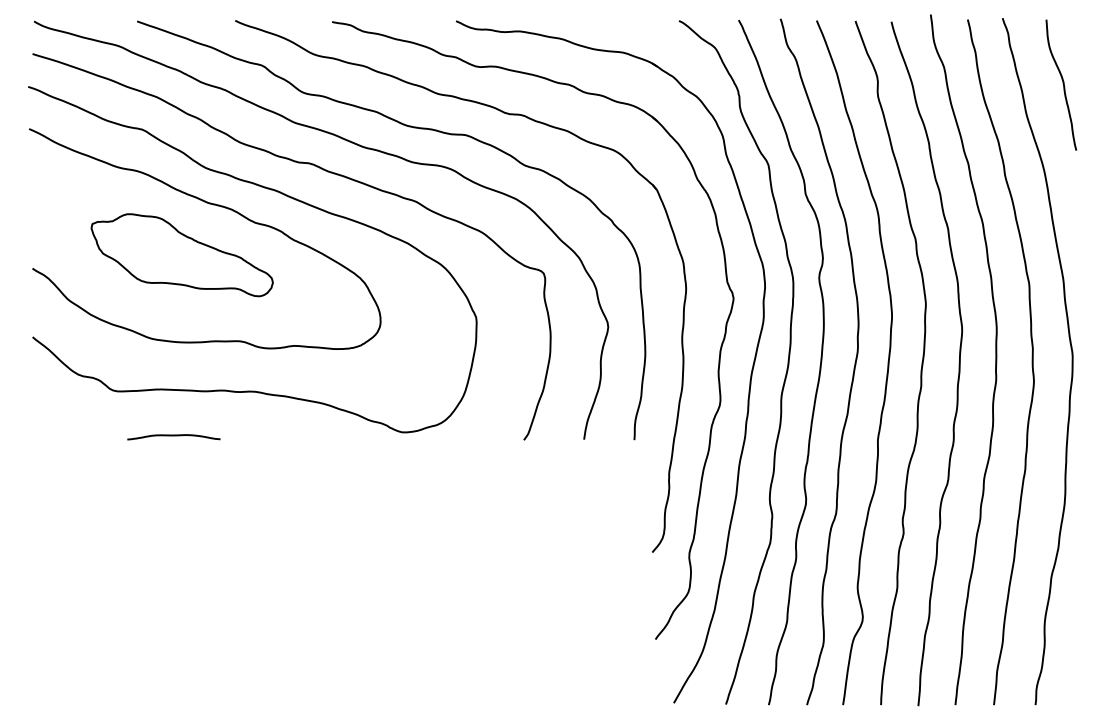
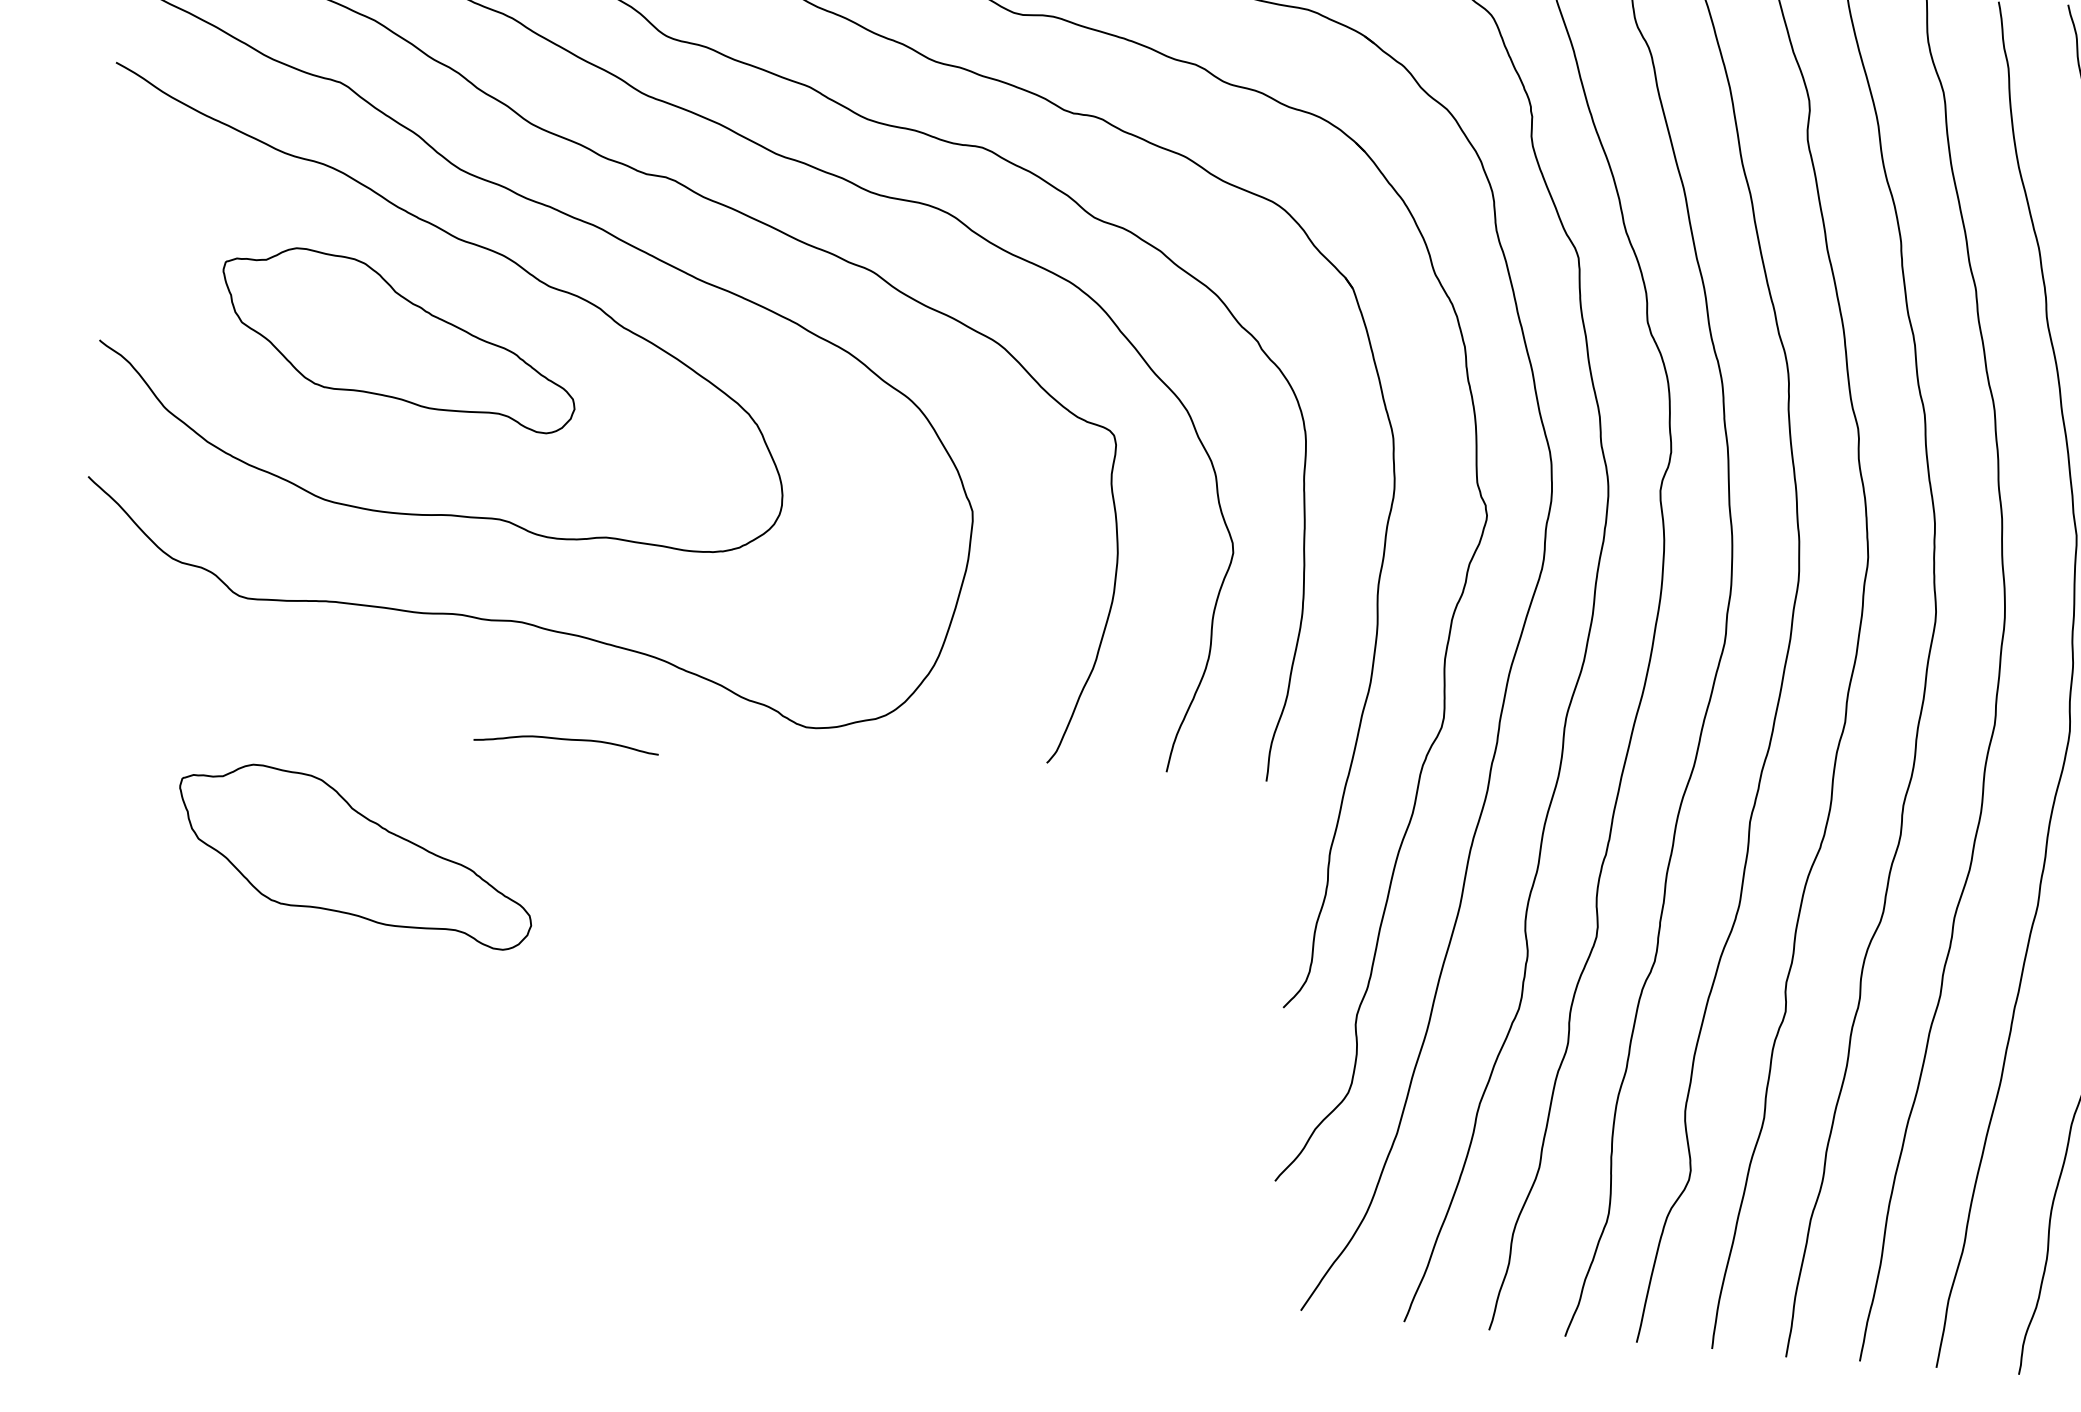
curve: (173, 436) -> (565, 741), moved
part: (181, 515) -> (354, 855), added

